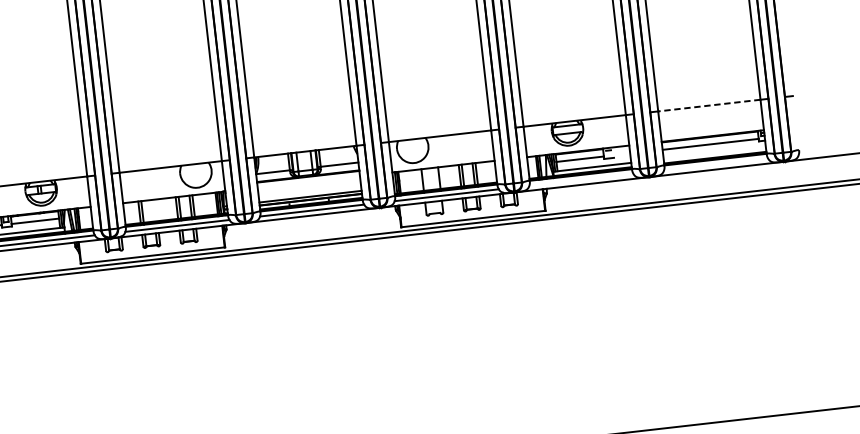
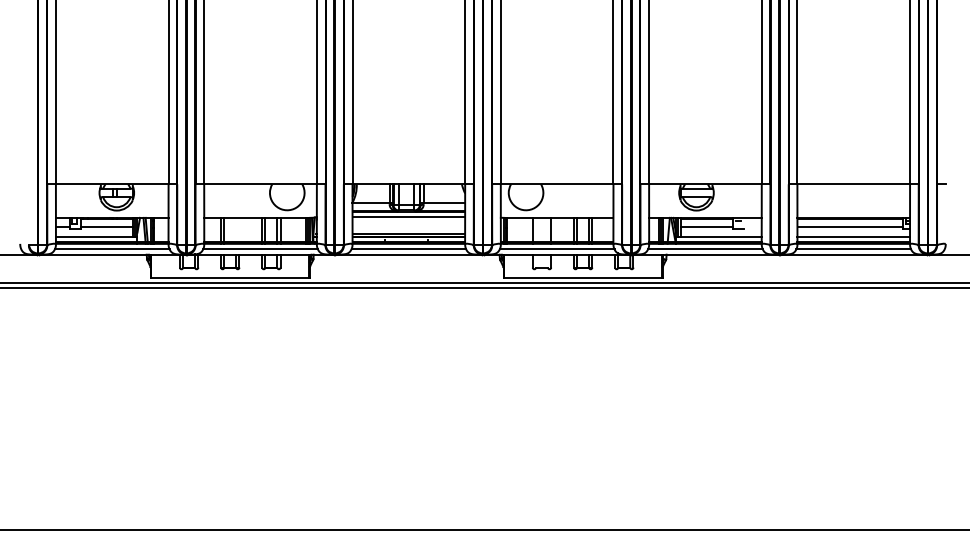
line: (709, 105) -> (853, 184), dashed -> solid
line: (714, 152) -> (853, 236), added
line: (715, 164) -> (853, 249), added
line: (581, 180) -> (705, 249), added
line: (308, 181) -> (408, 217), added

